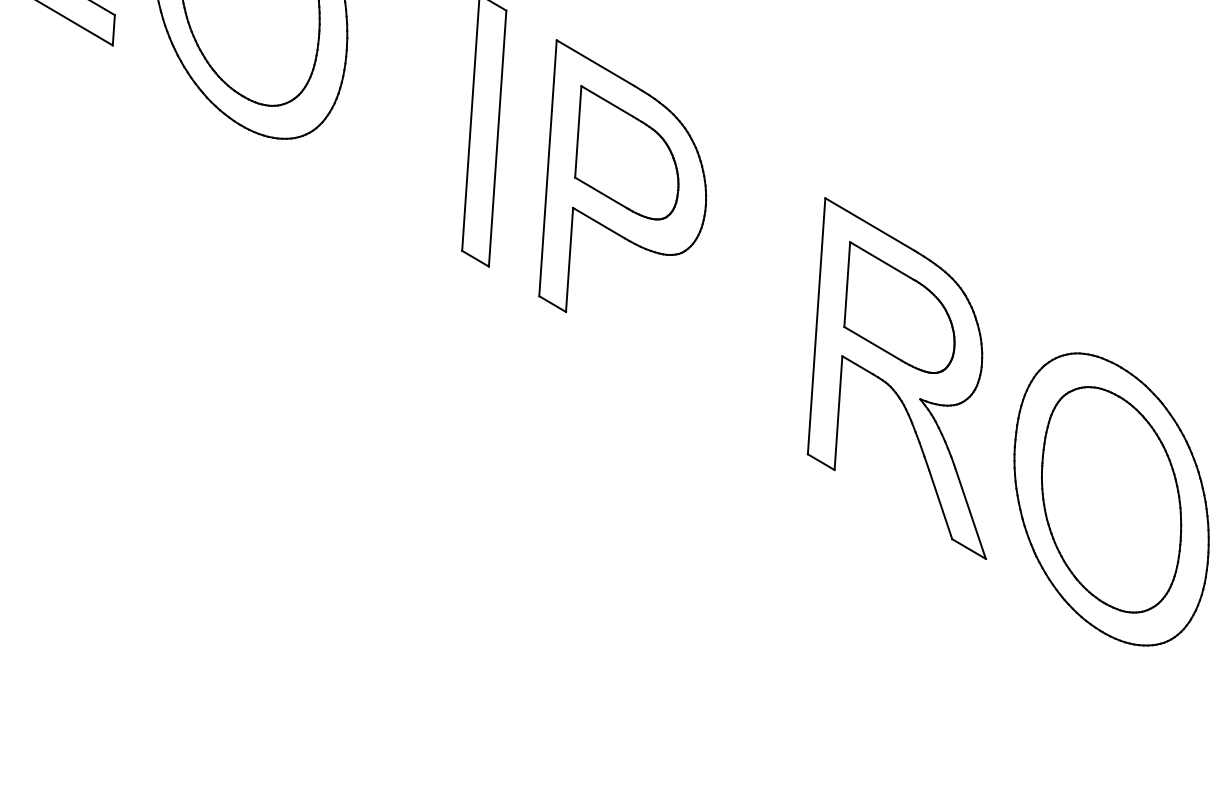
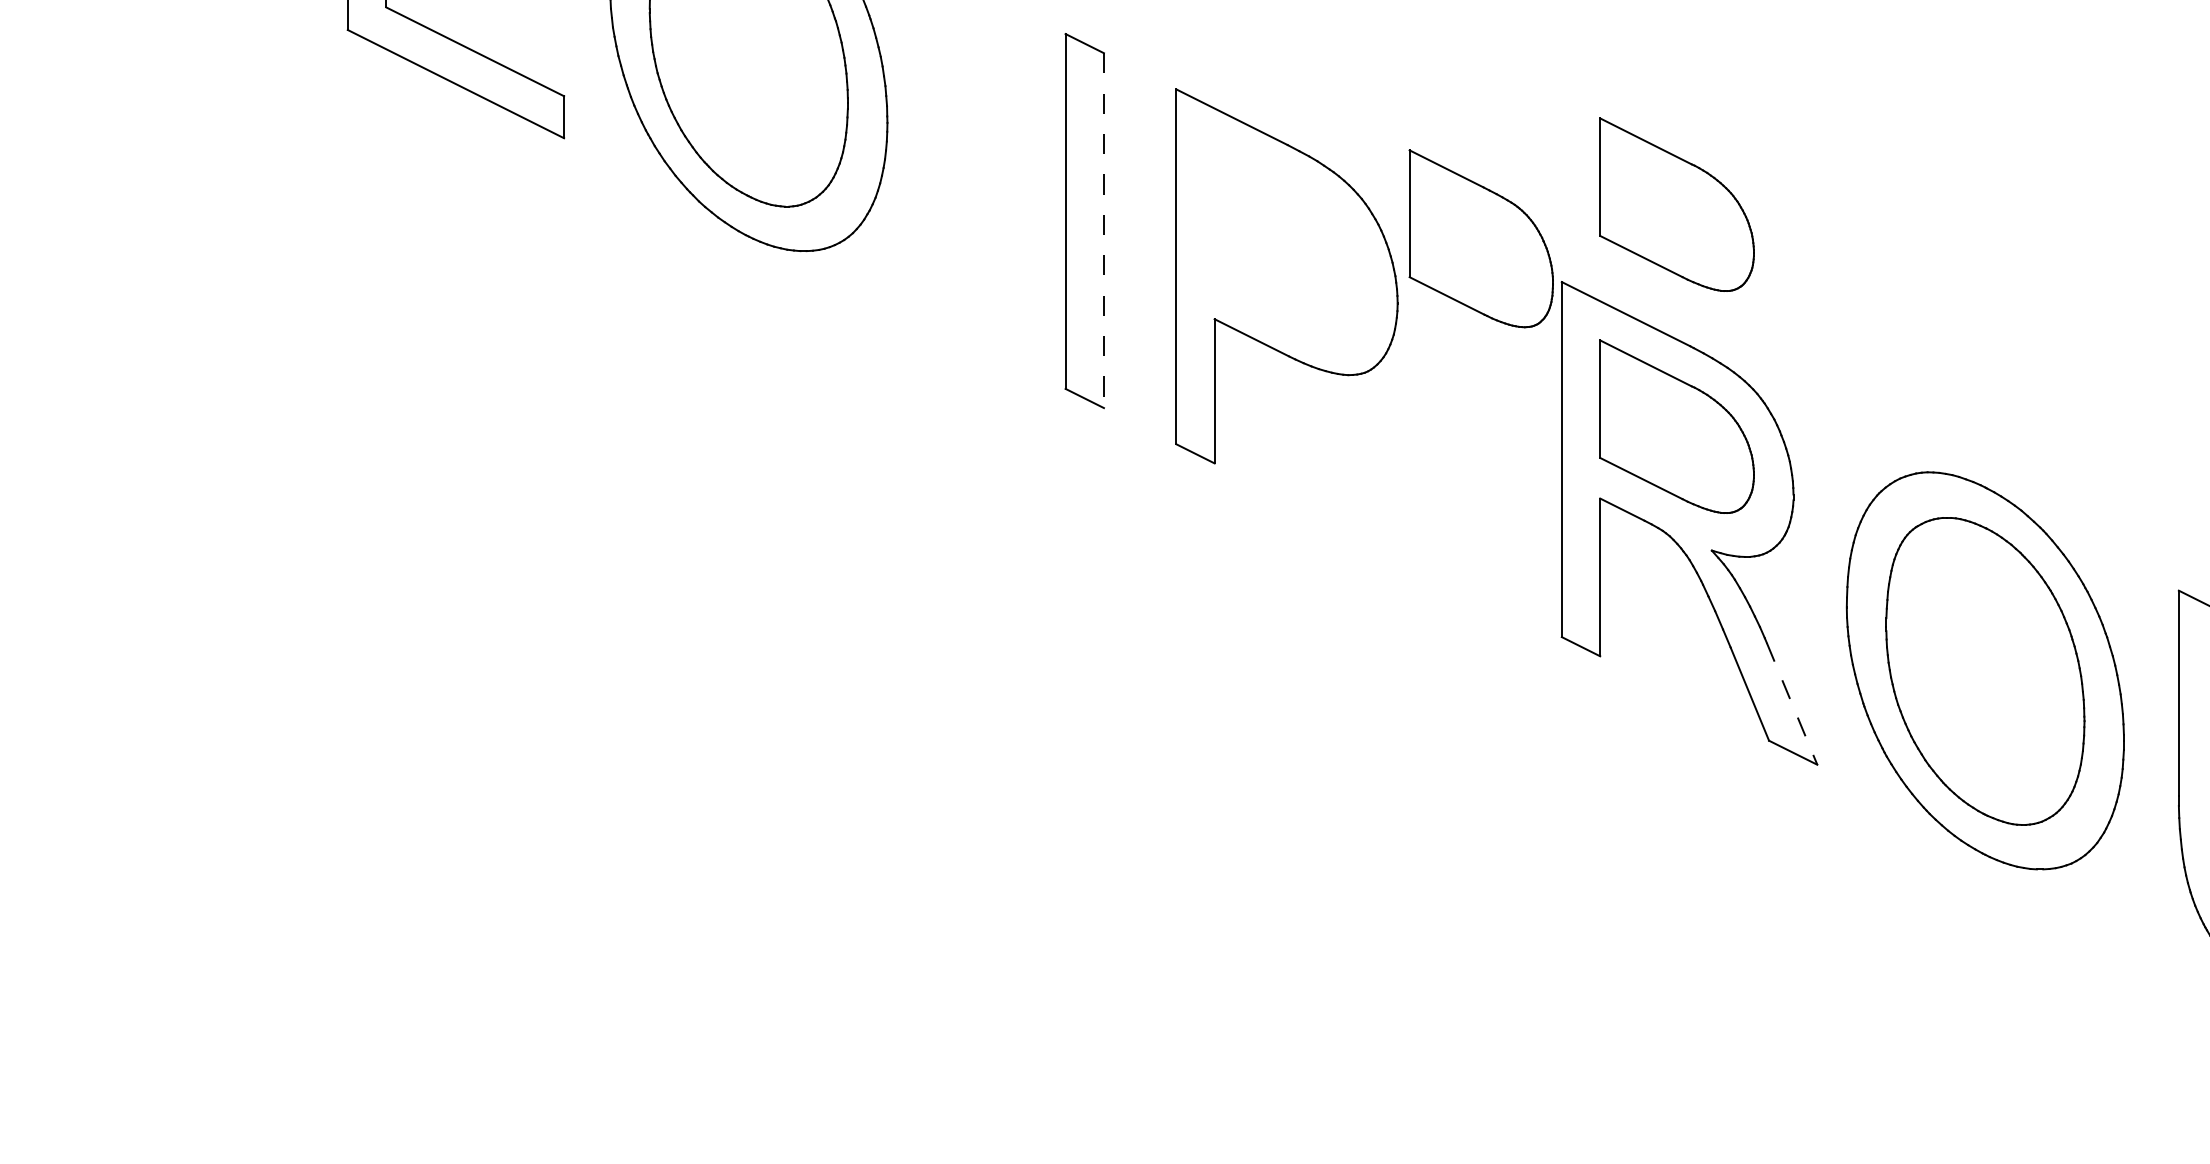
line: (497, 139) -> (1103, 231), solid -> dashed
part: (911, 147) -> (1676, 204), added
part: (628, 153) -> (1480, 238), moved
line: (970, 513) -> (1792, 703), solid -> dashed

